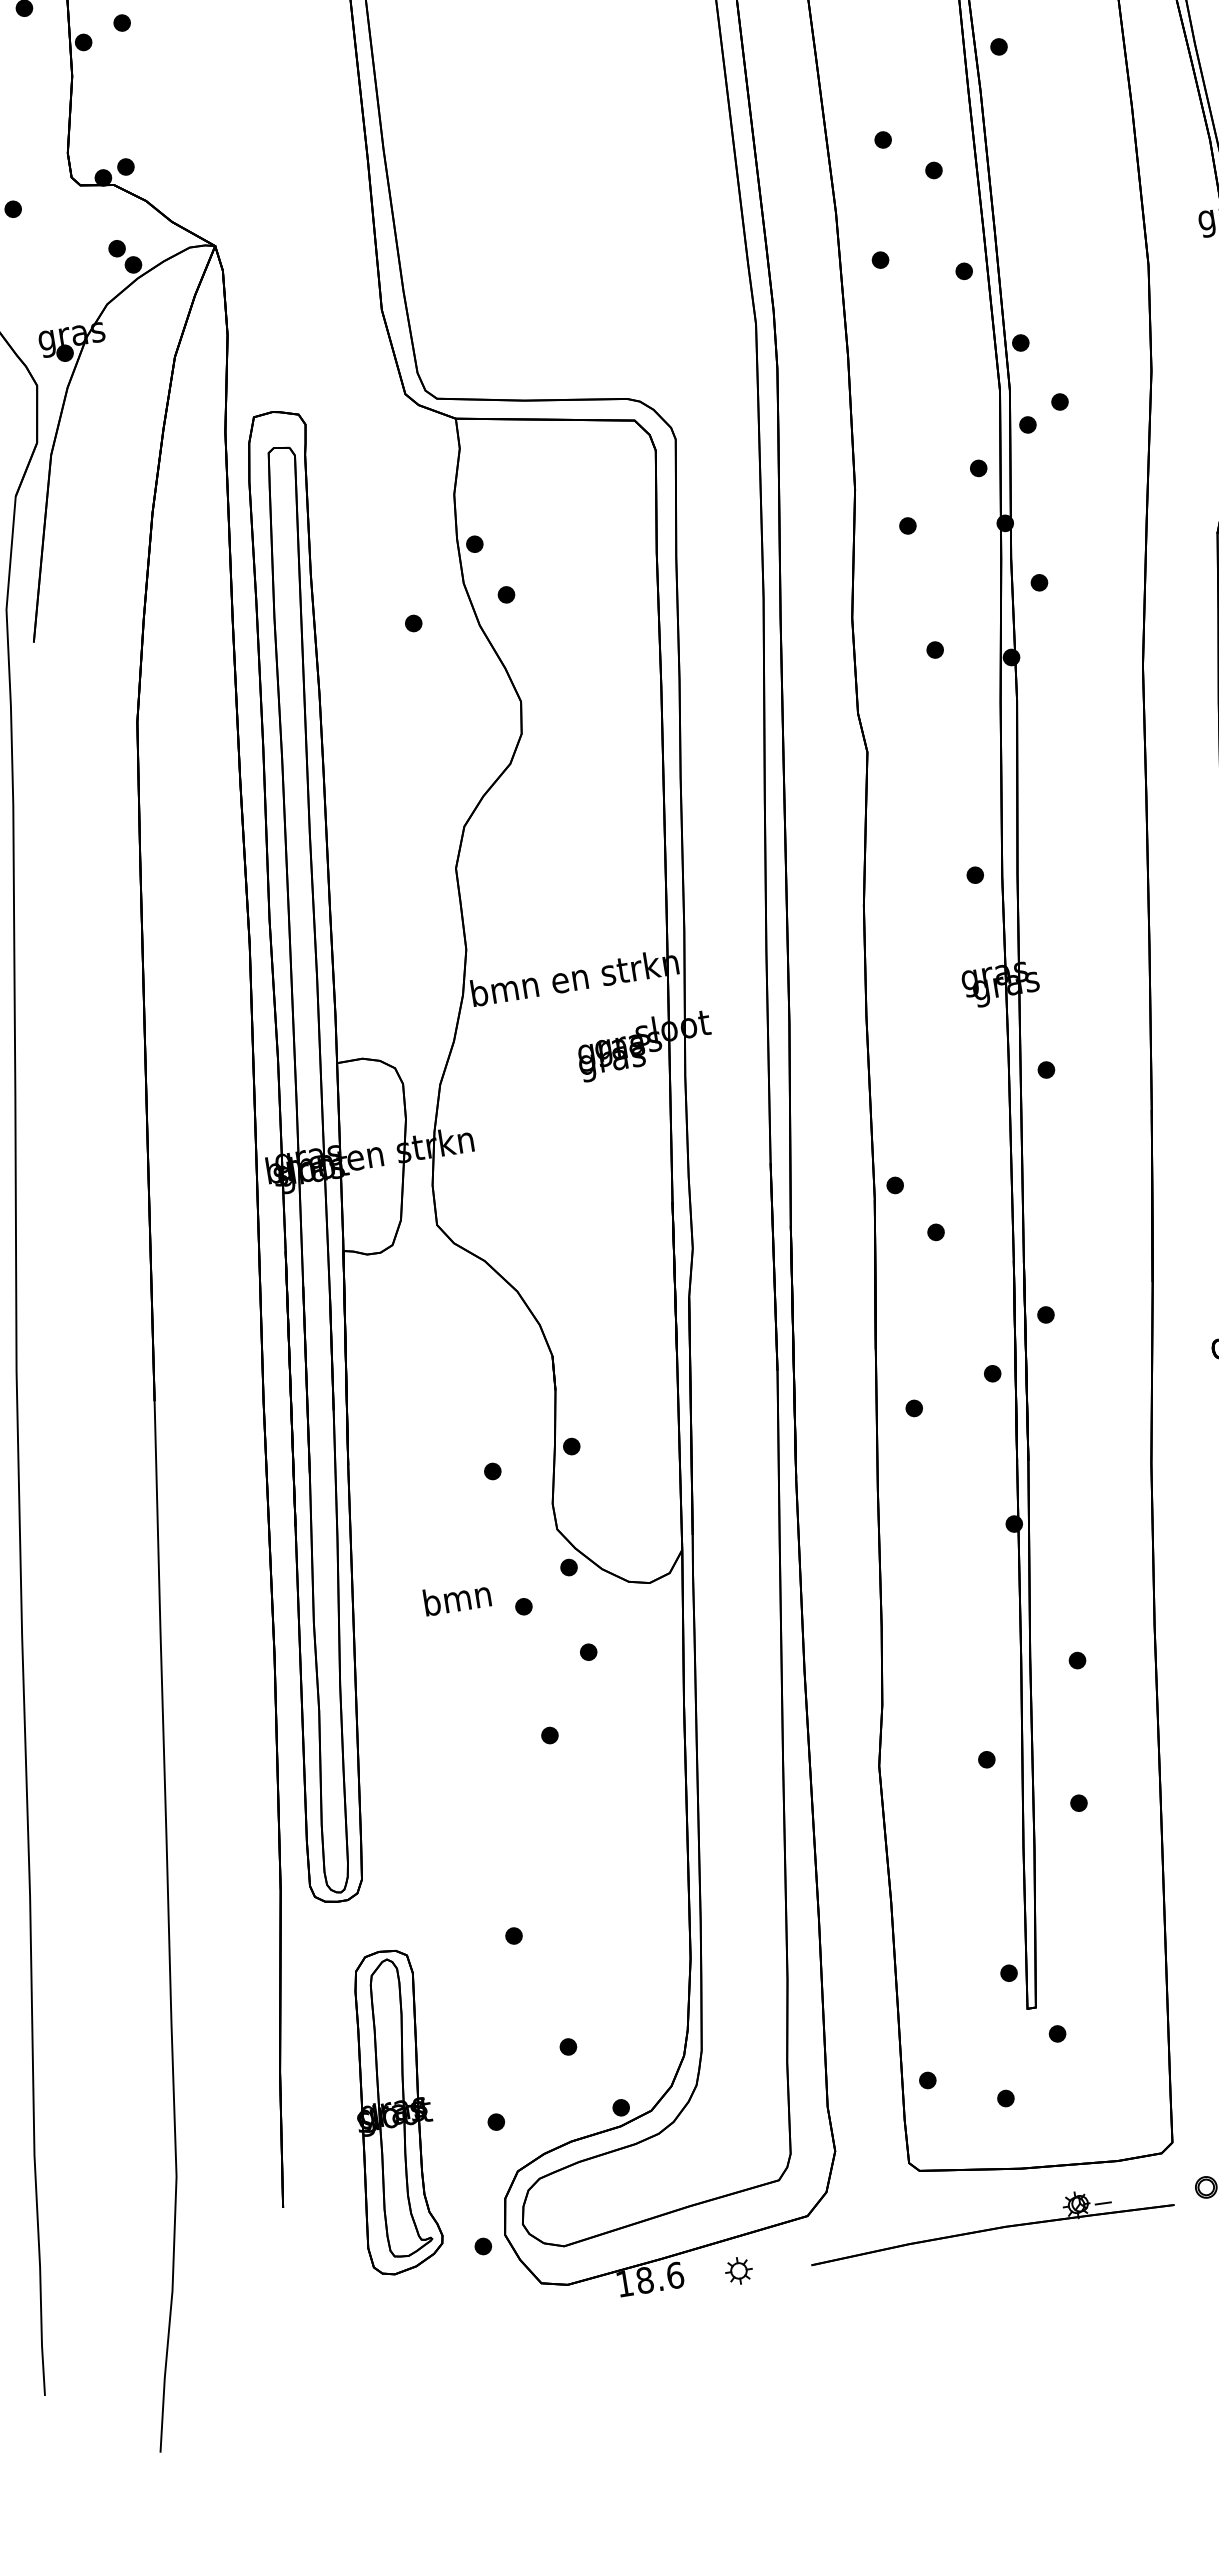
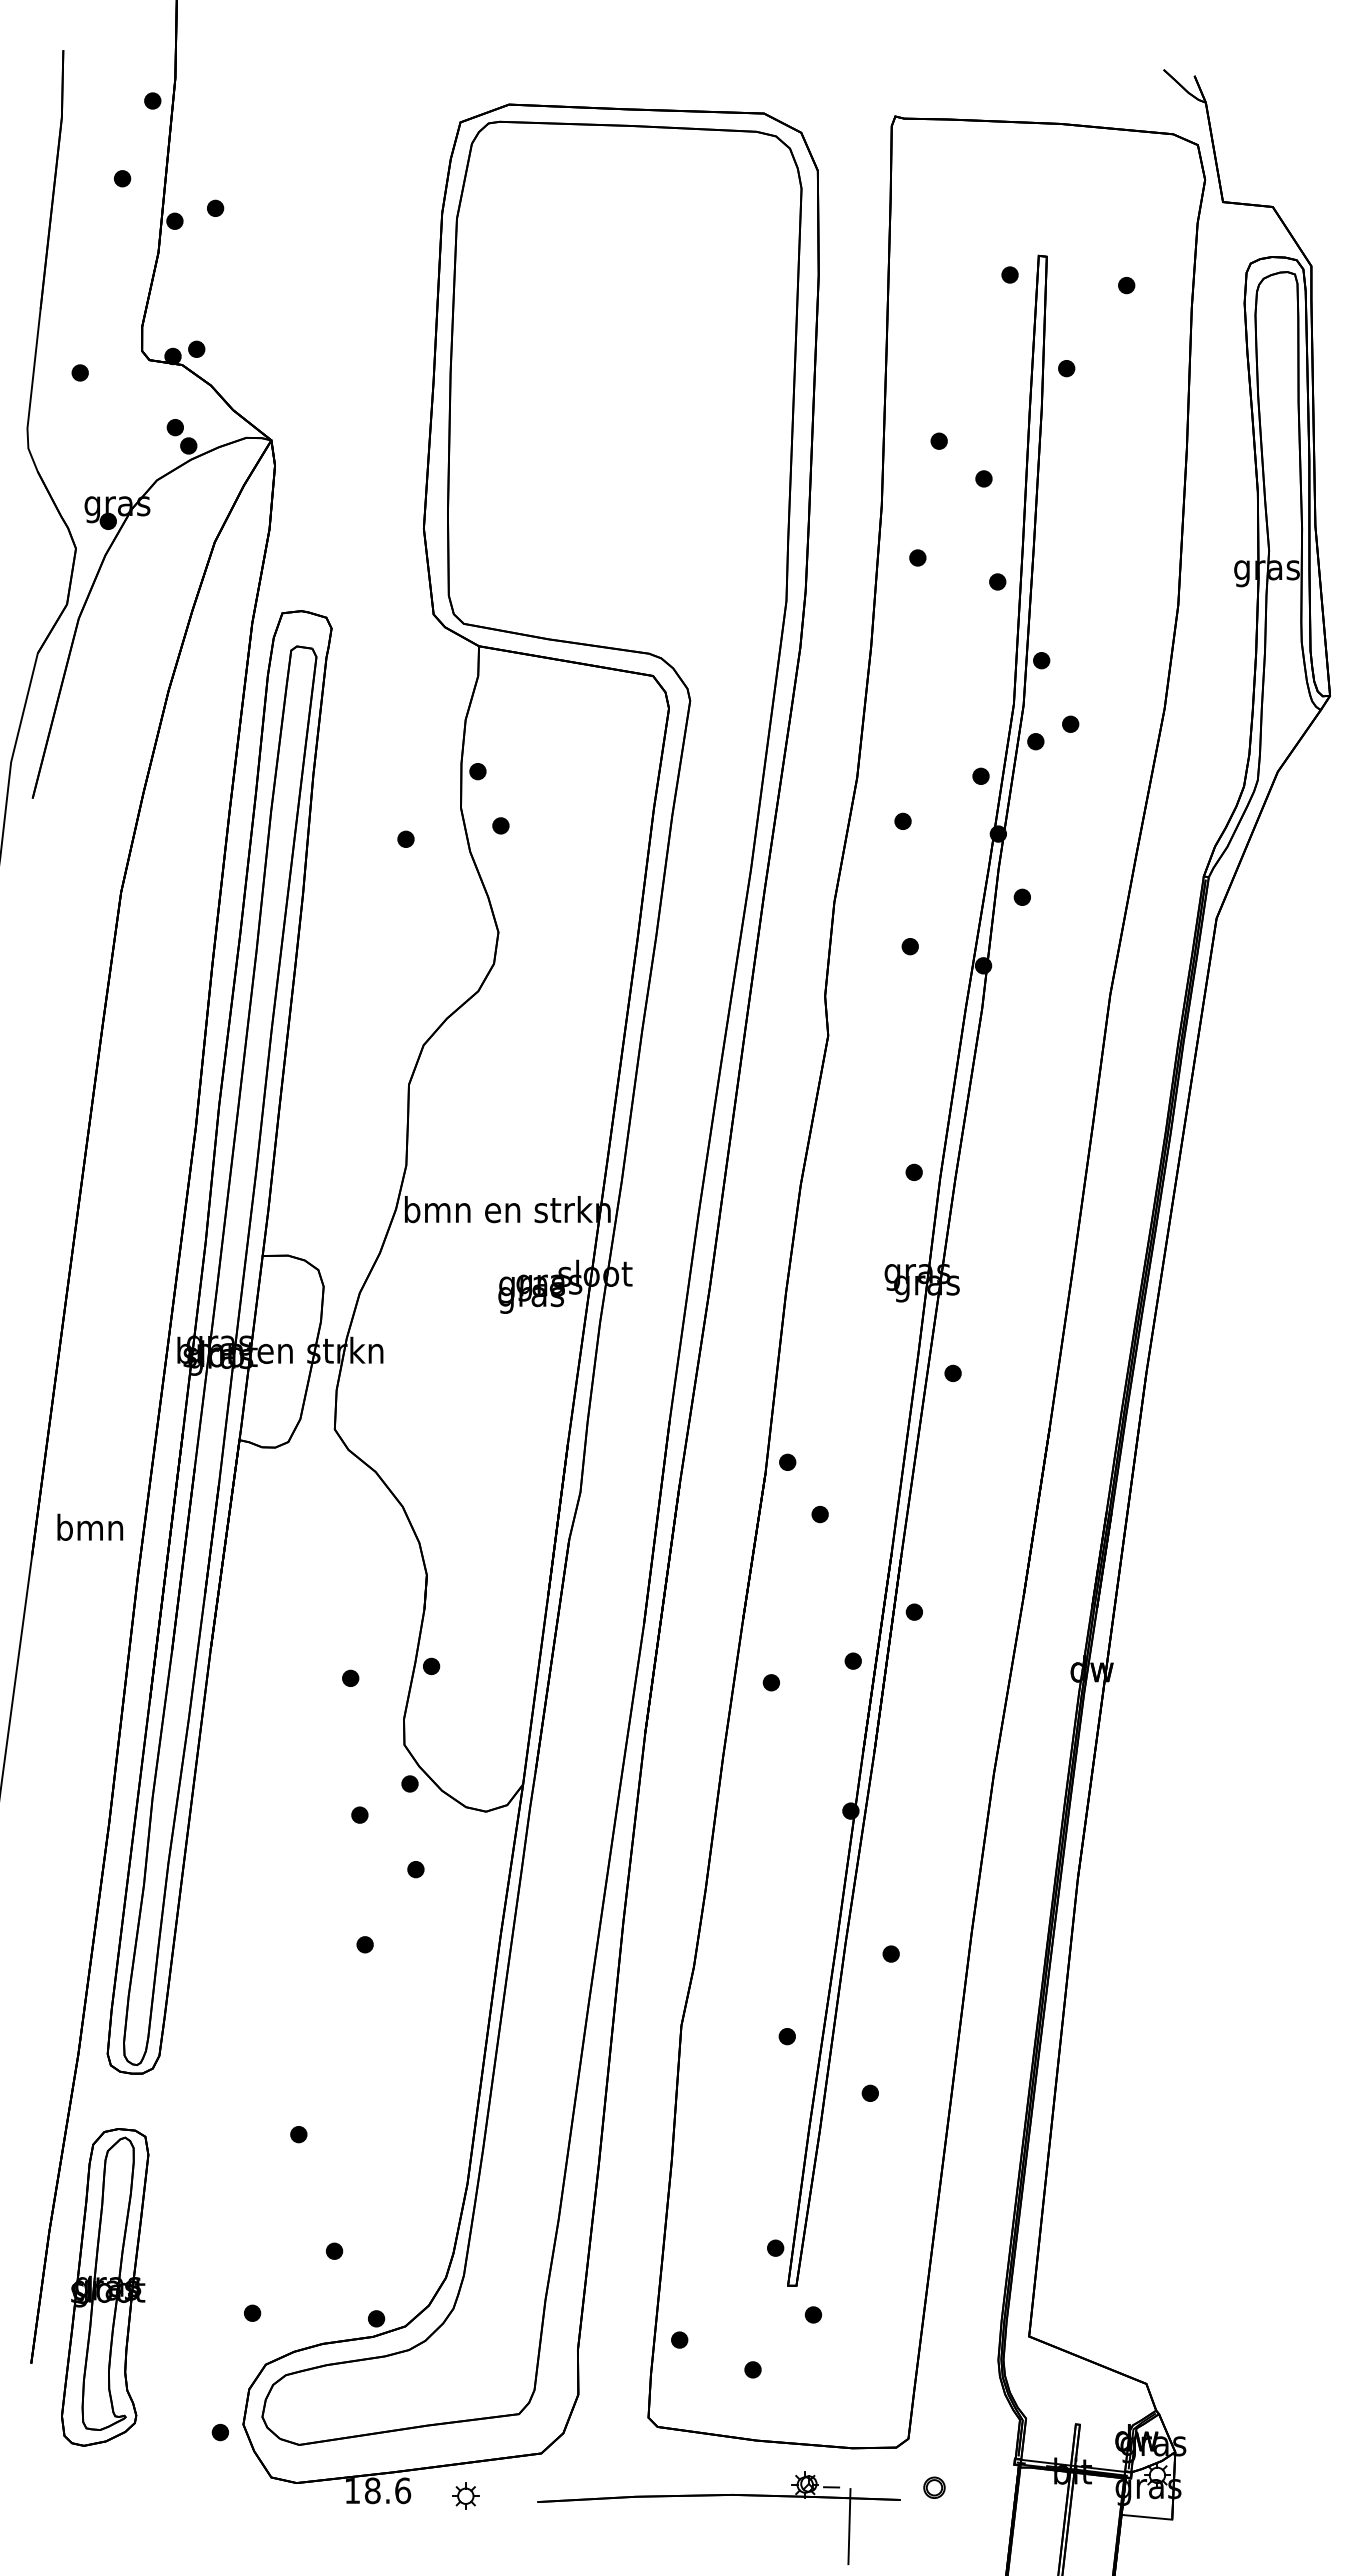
text: (457, 1597) -> (90, 1526), moved
part: (391, 2112) -> (105, 2287), moved
line: (1127, 2239) -> (849, 2526), added

